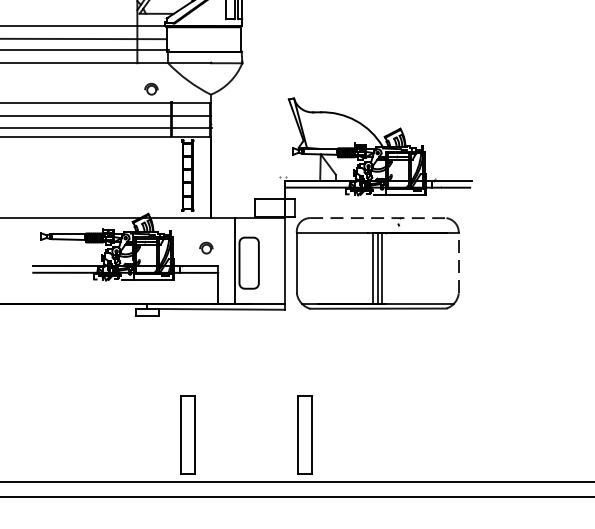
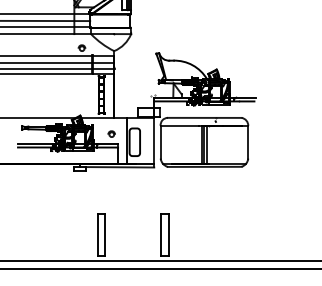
line: (377, 217) -> (204, 117), dashed -> solid
line: (459, 261) -> (248, 141), dashed -> solid

